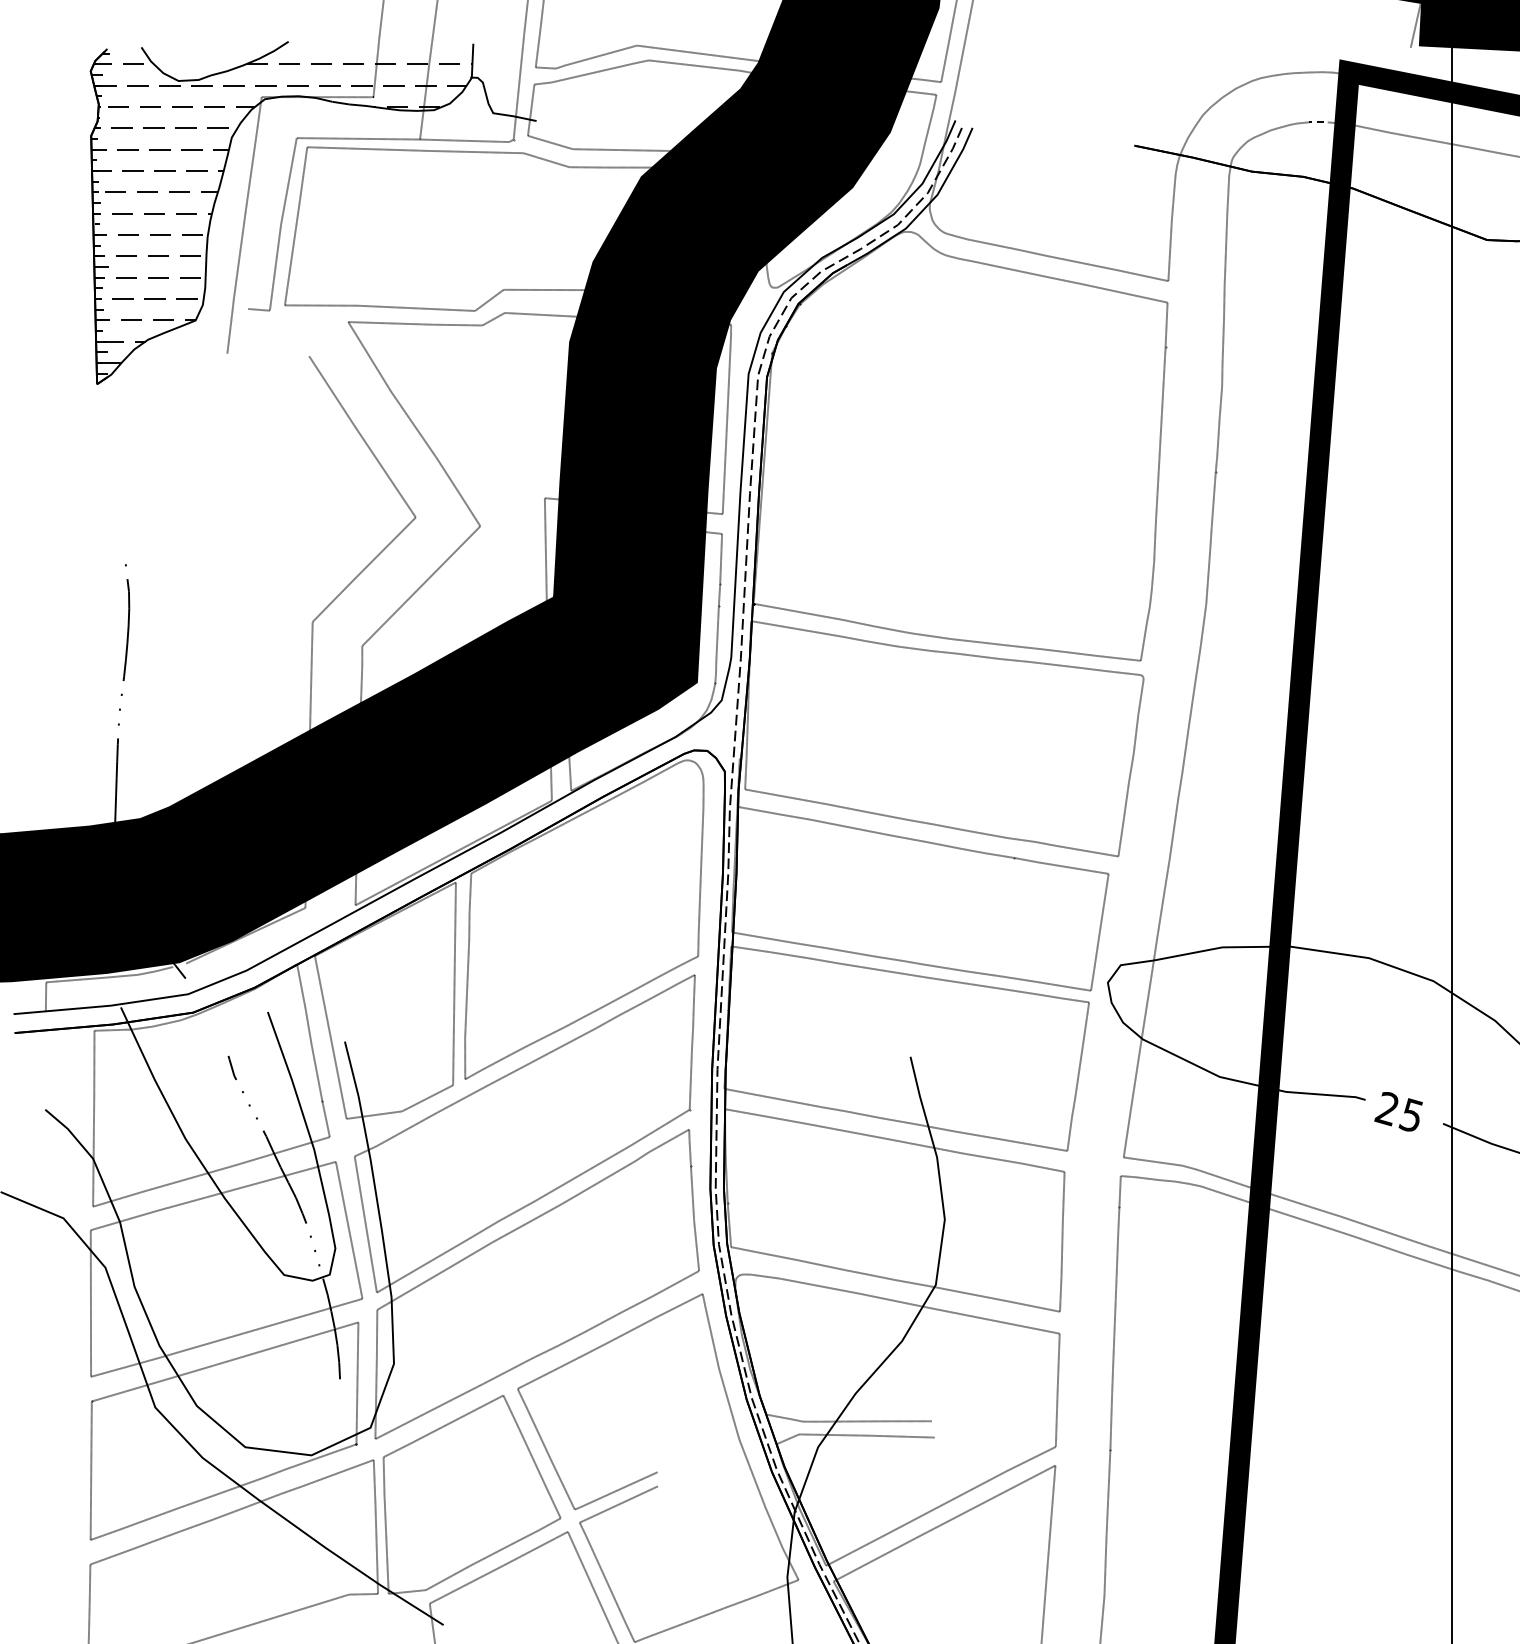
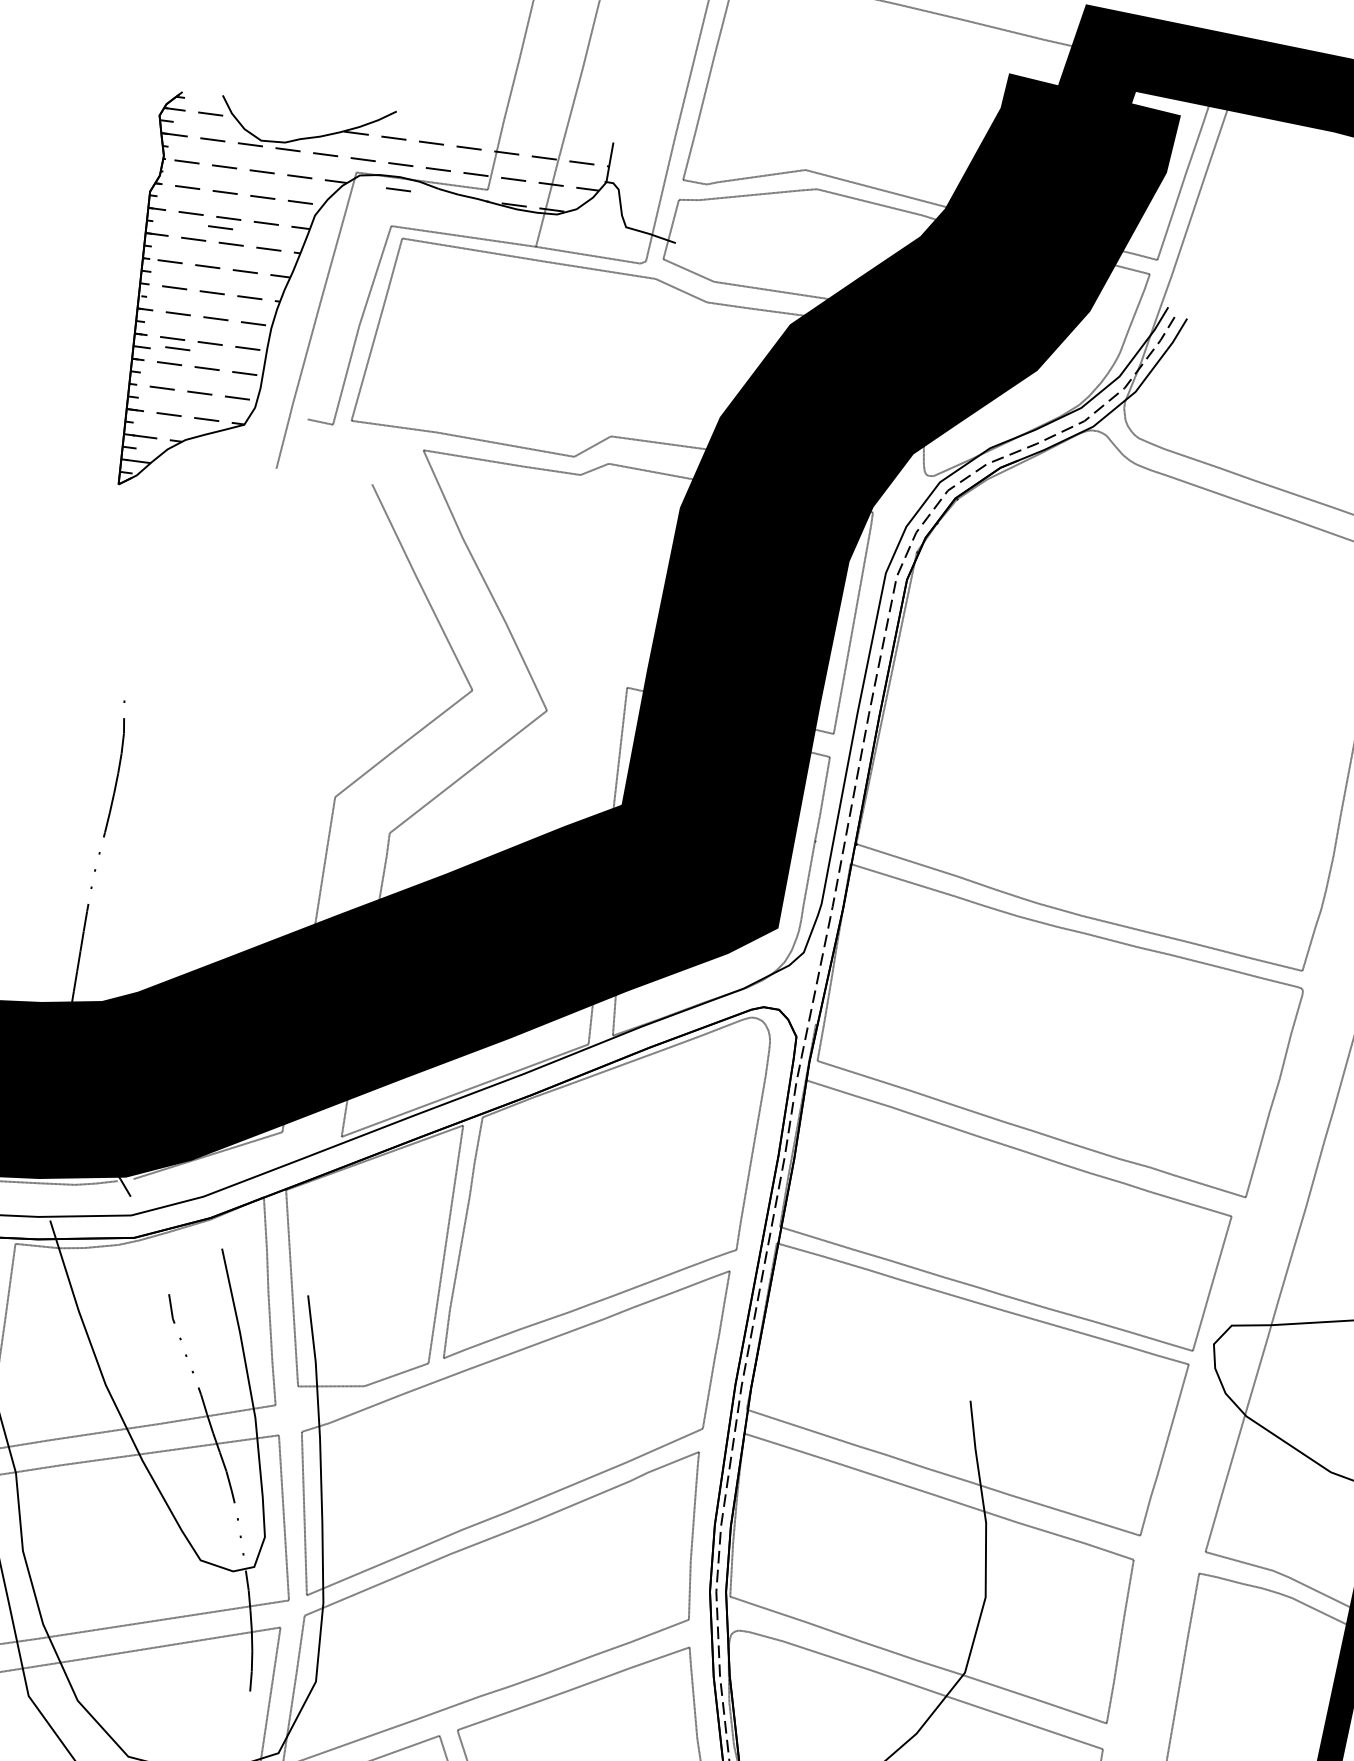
line: (298, 106) -> (398, 189), added
line: (153, 157) -> (219, 226), added
line: (131, 263) -> (177, 347), added

